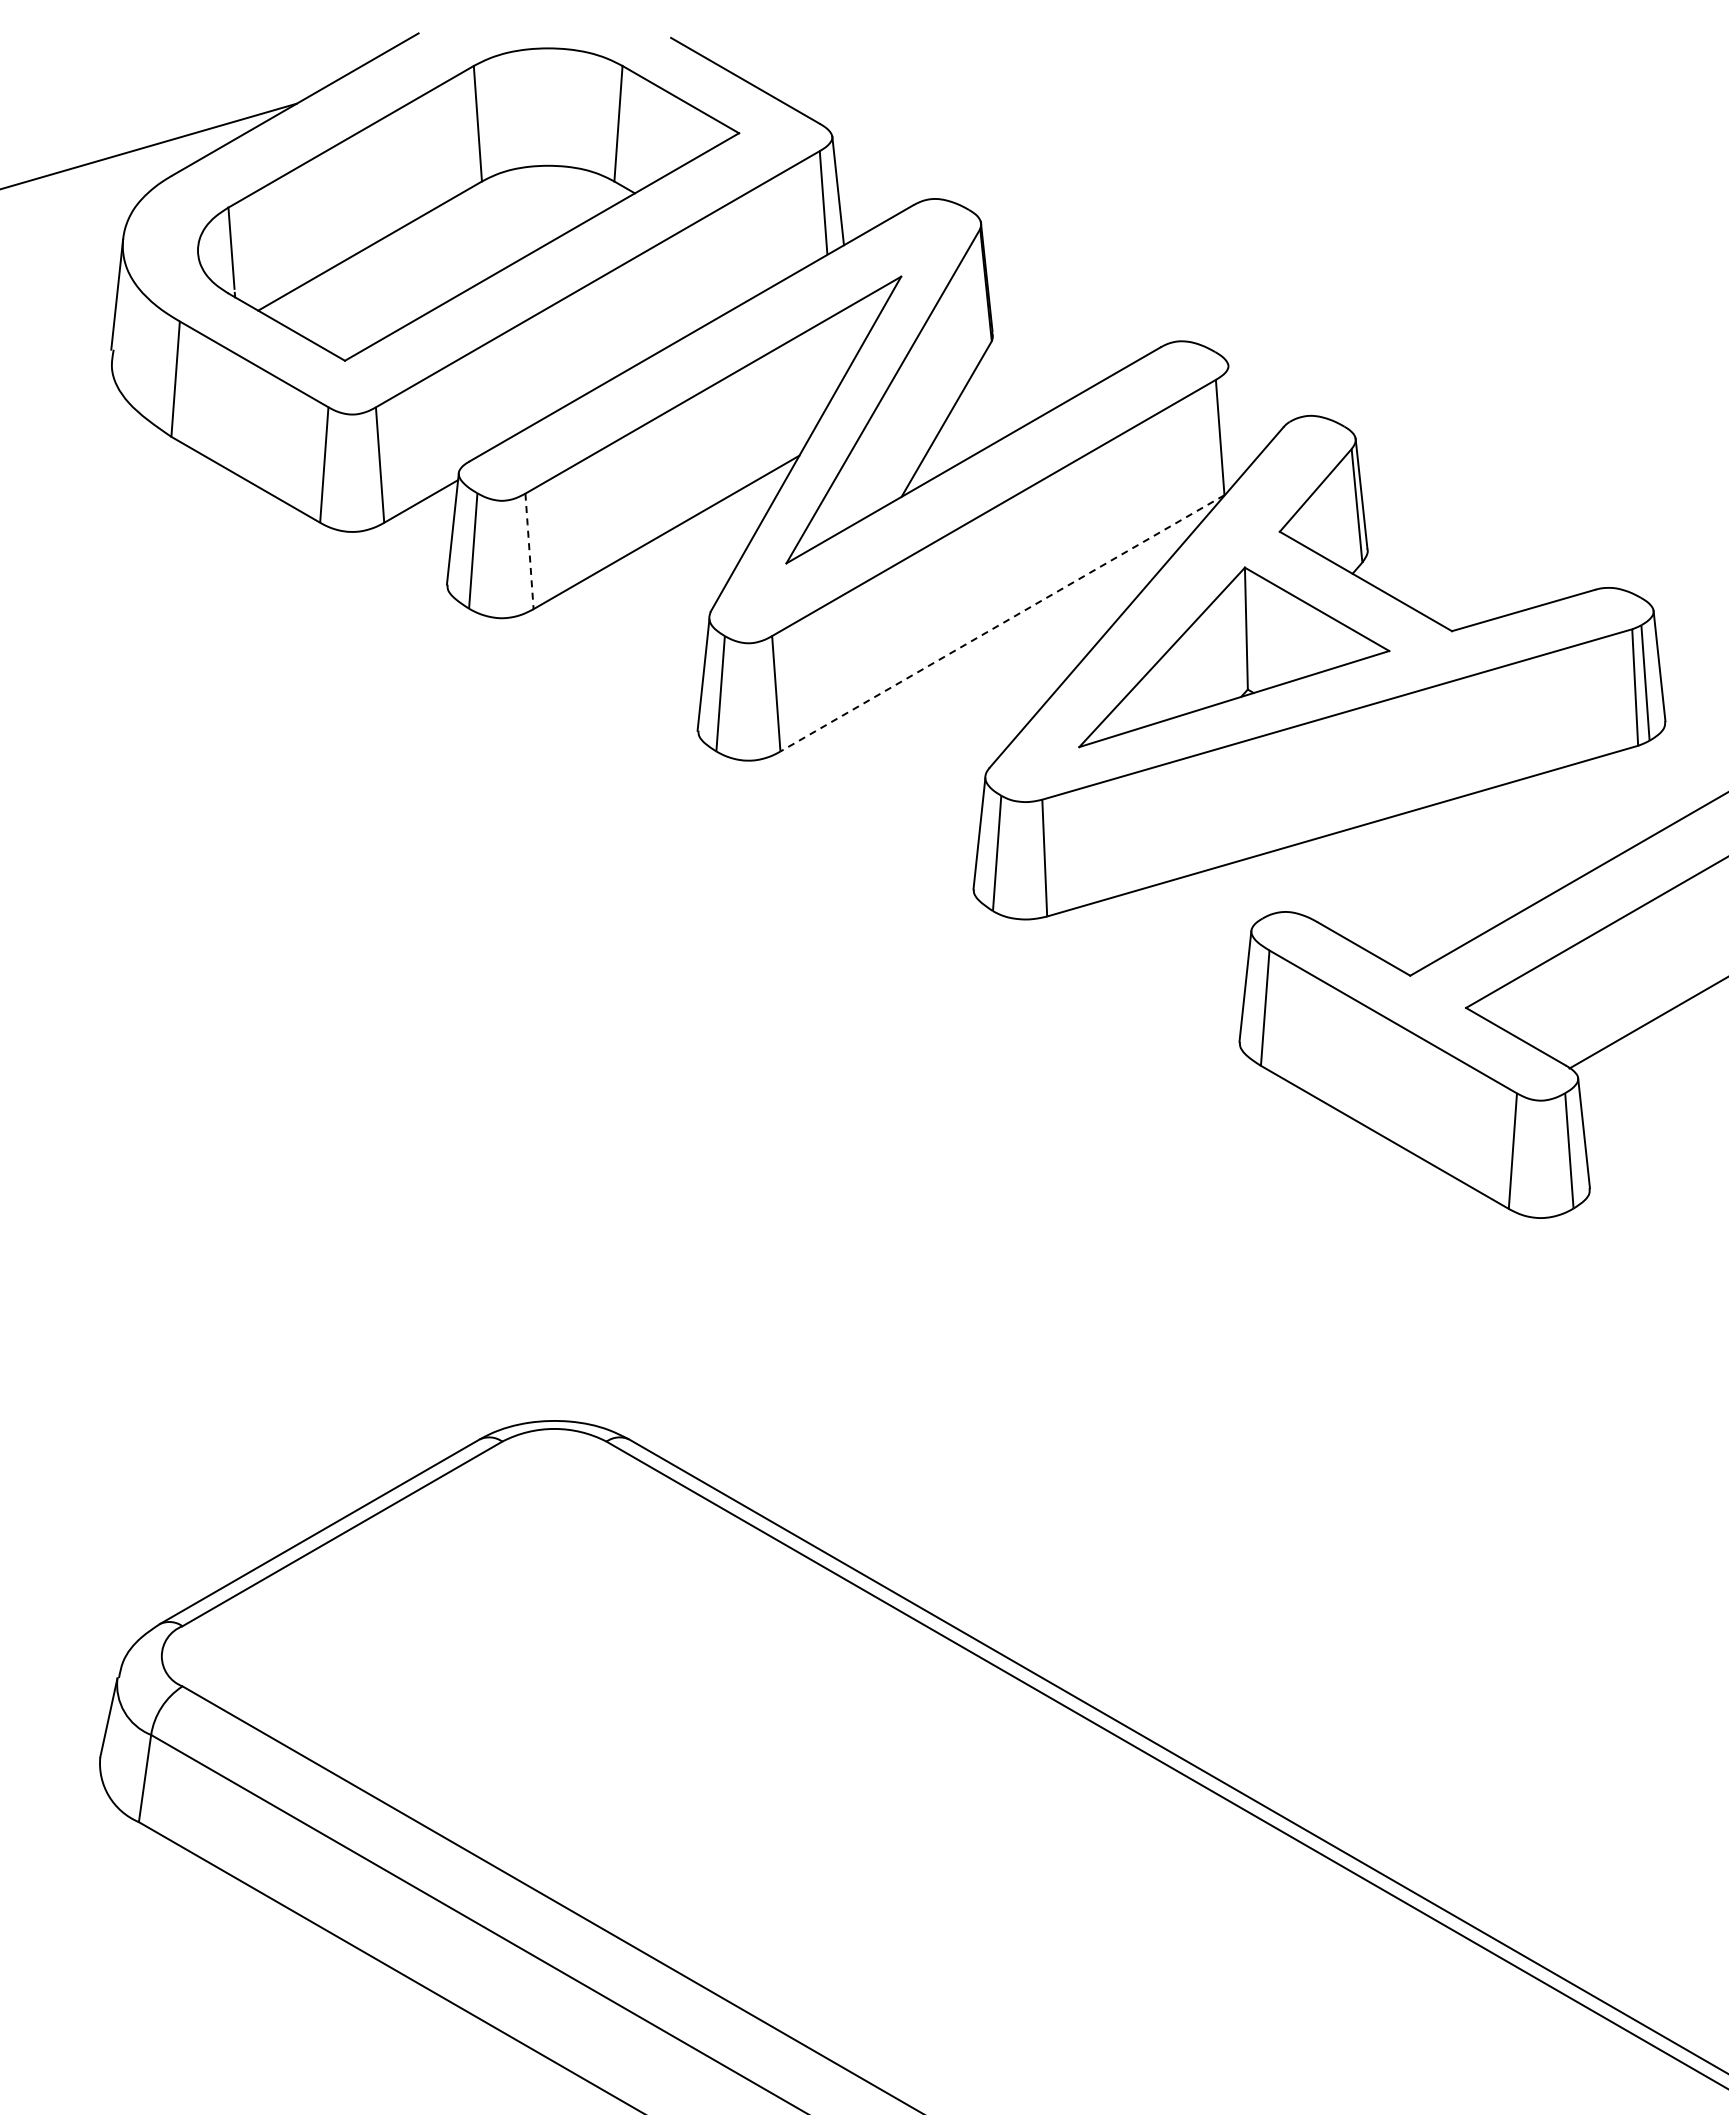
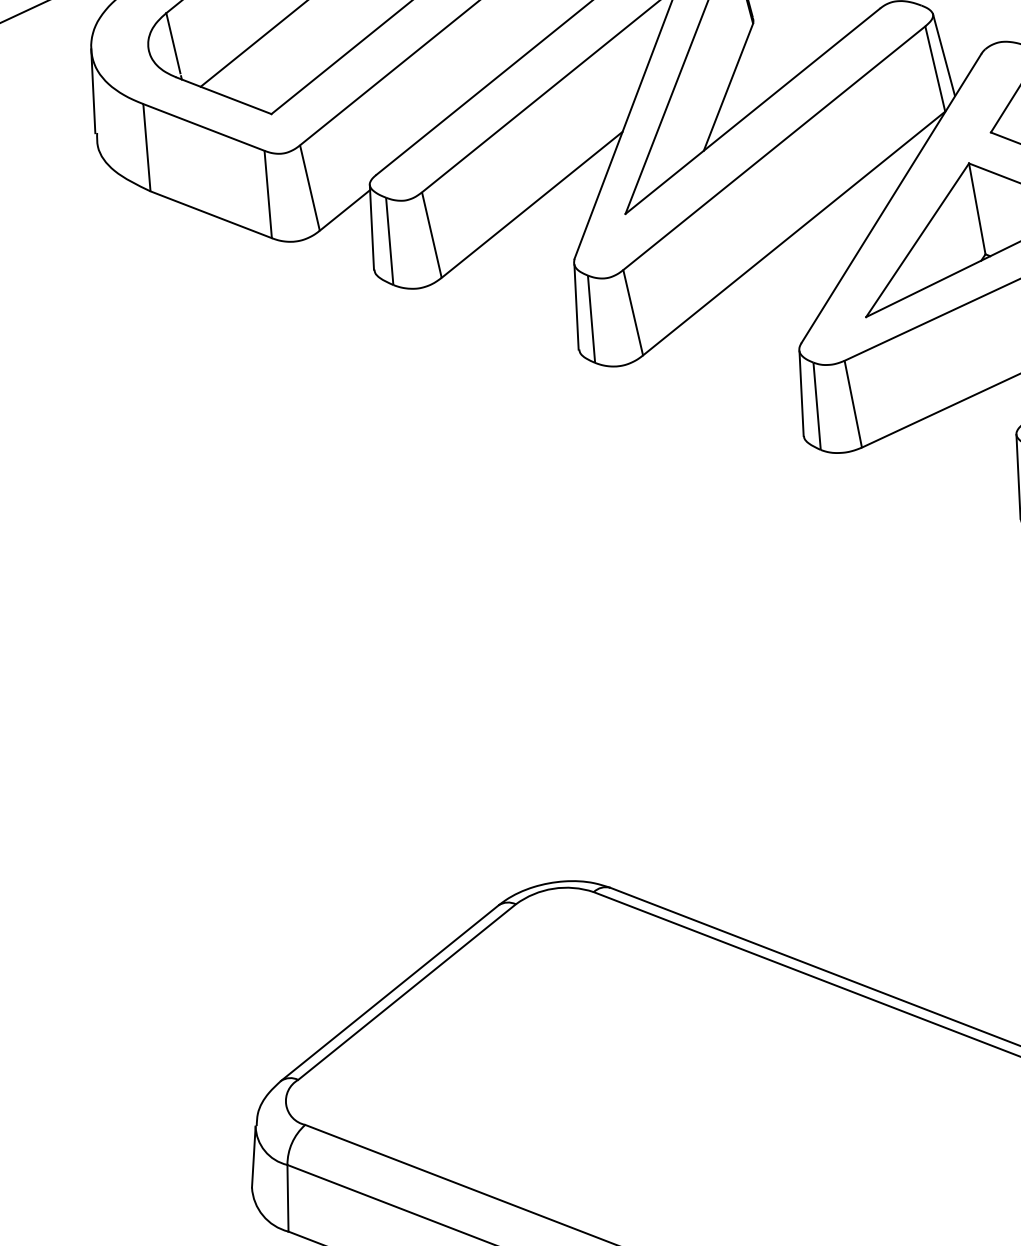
line: (1234, 420) -> (943, 54), added
line: (529, 551) -> (431, 235), dashed -> solid
line: (1002, 623) -> (794, 233), dashed -> solid

